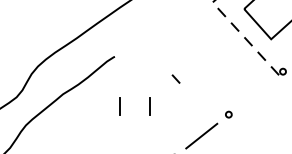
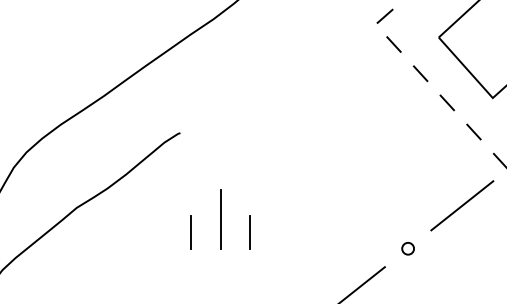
line: (175, 78) -> (301, 176), removed
line: (255, 92) -> (461, 204), added
line: (135, 99) -> (221, 218), added

